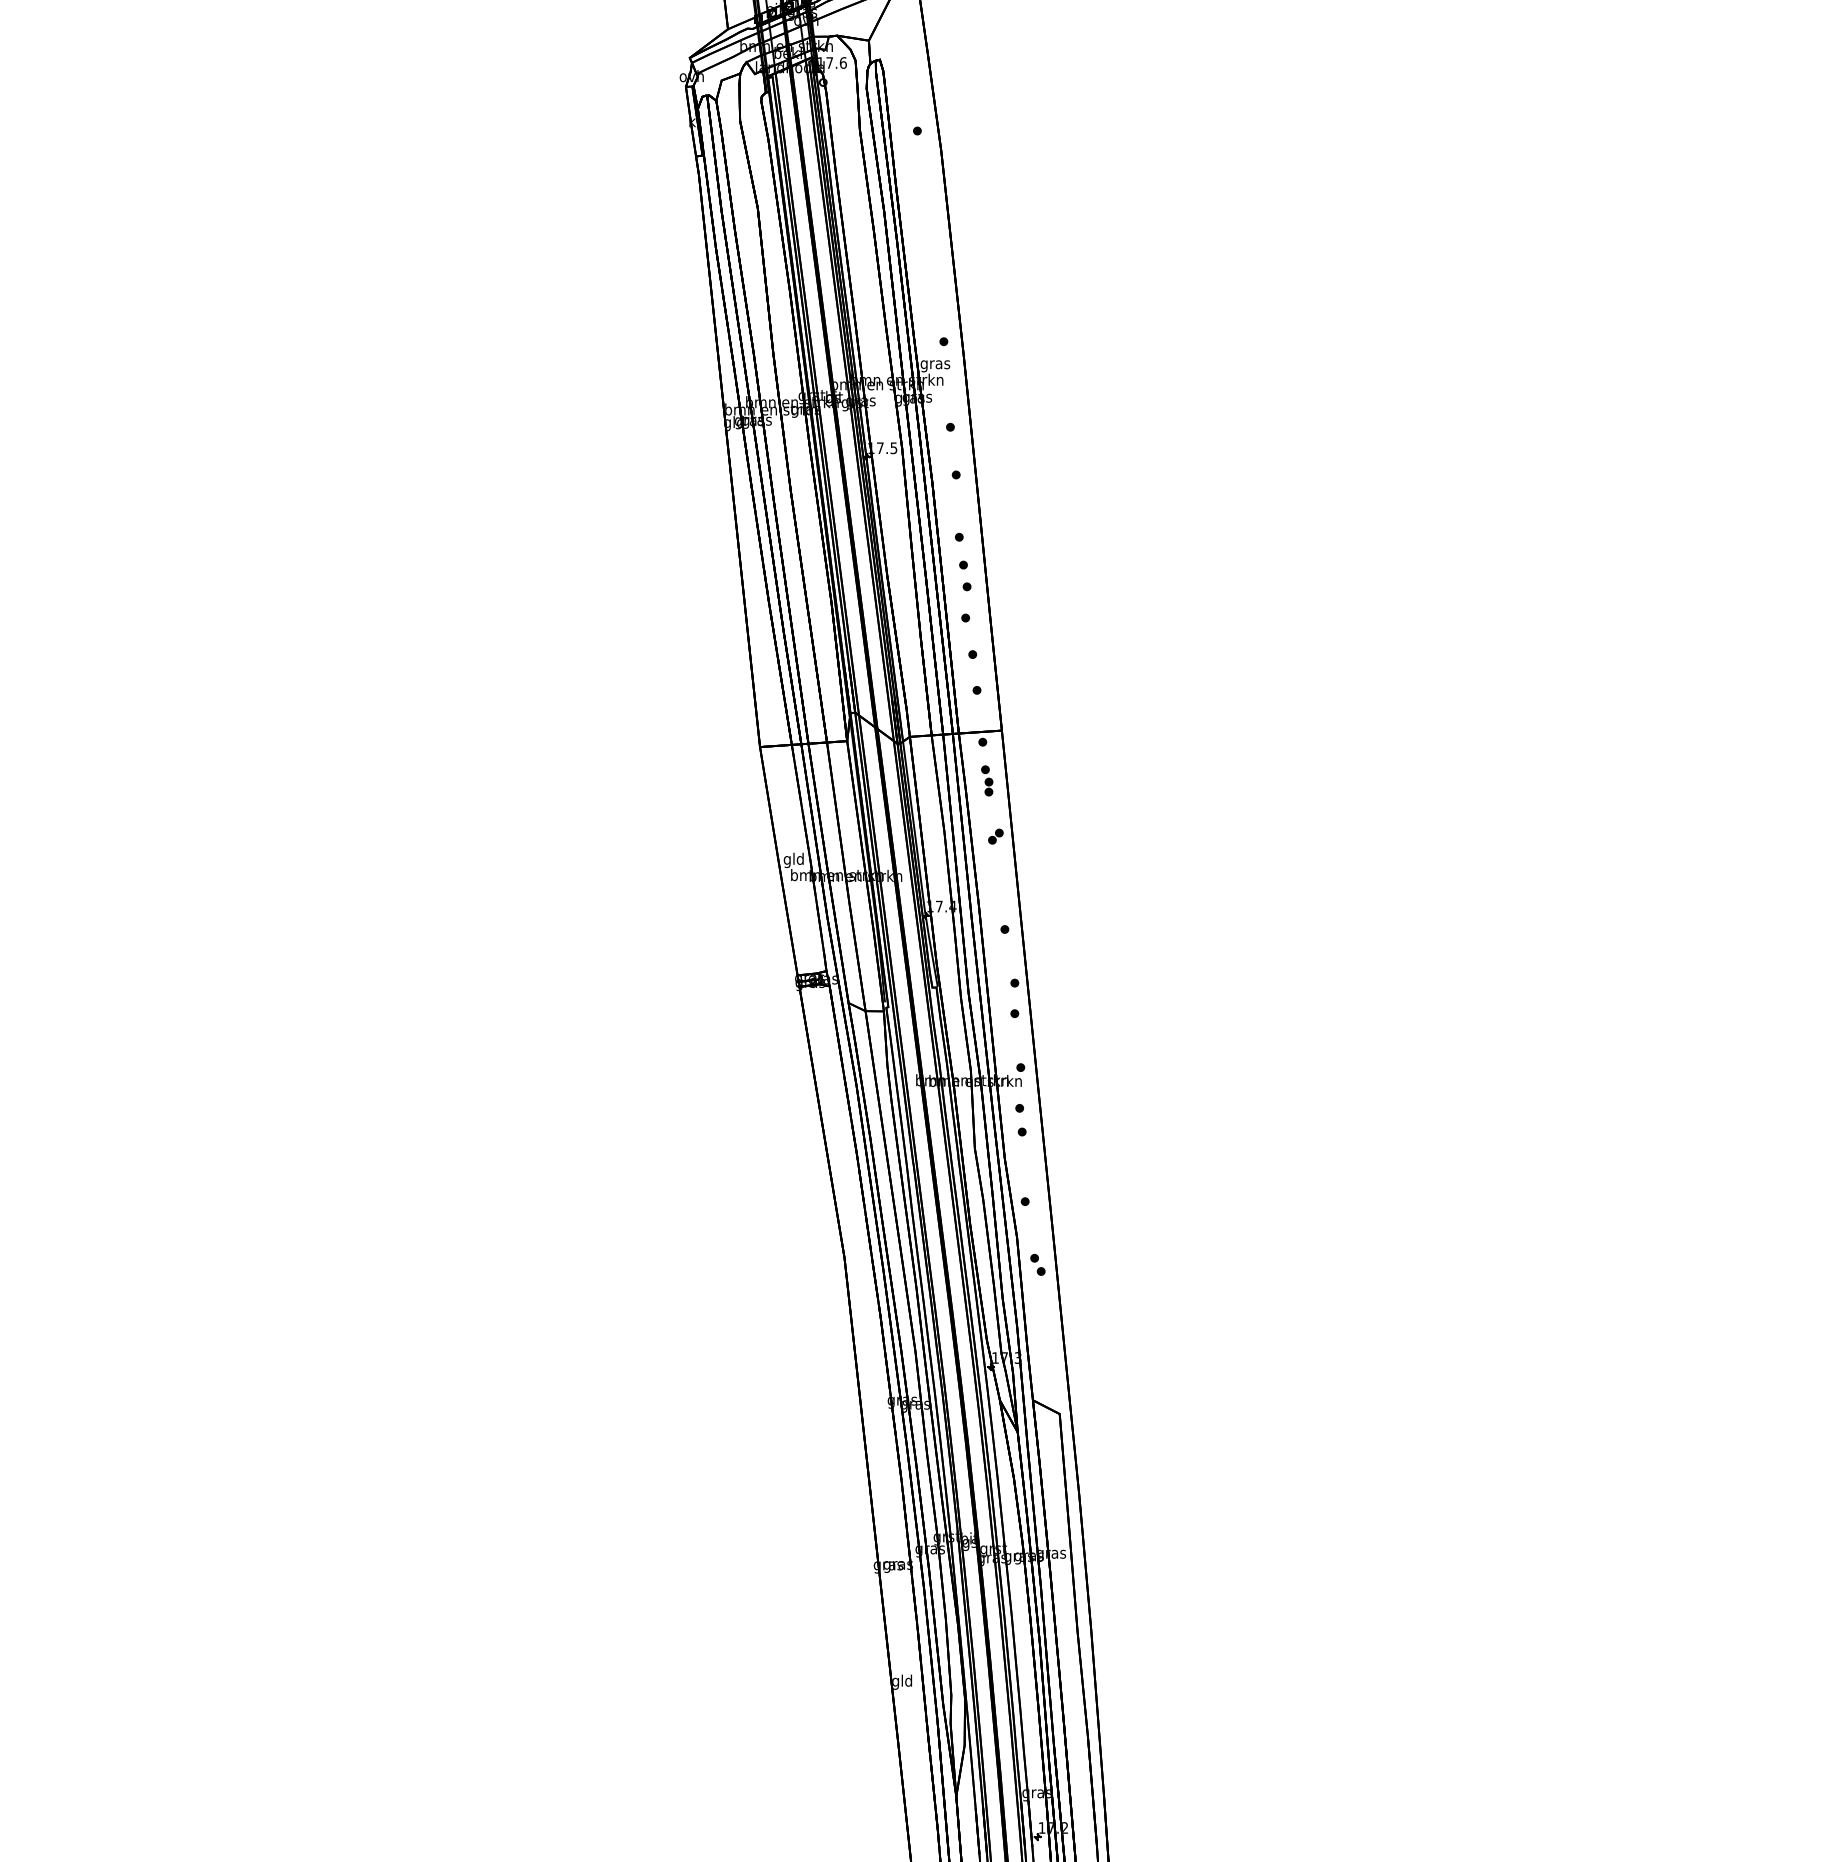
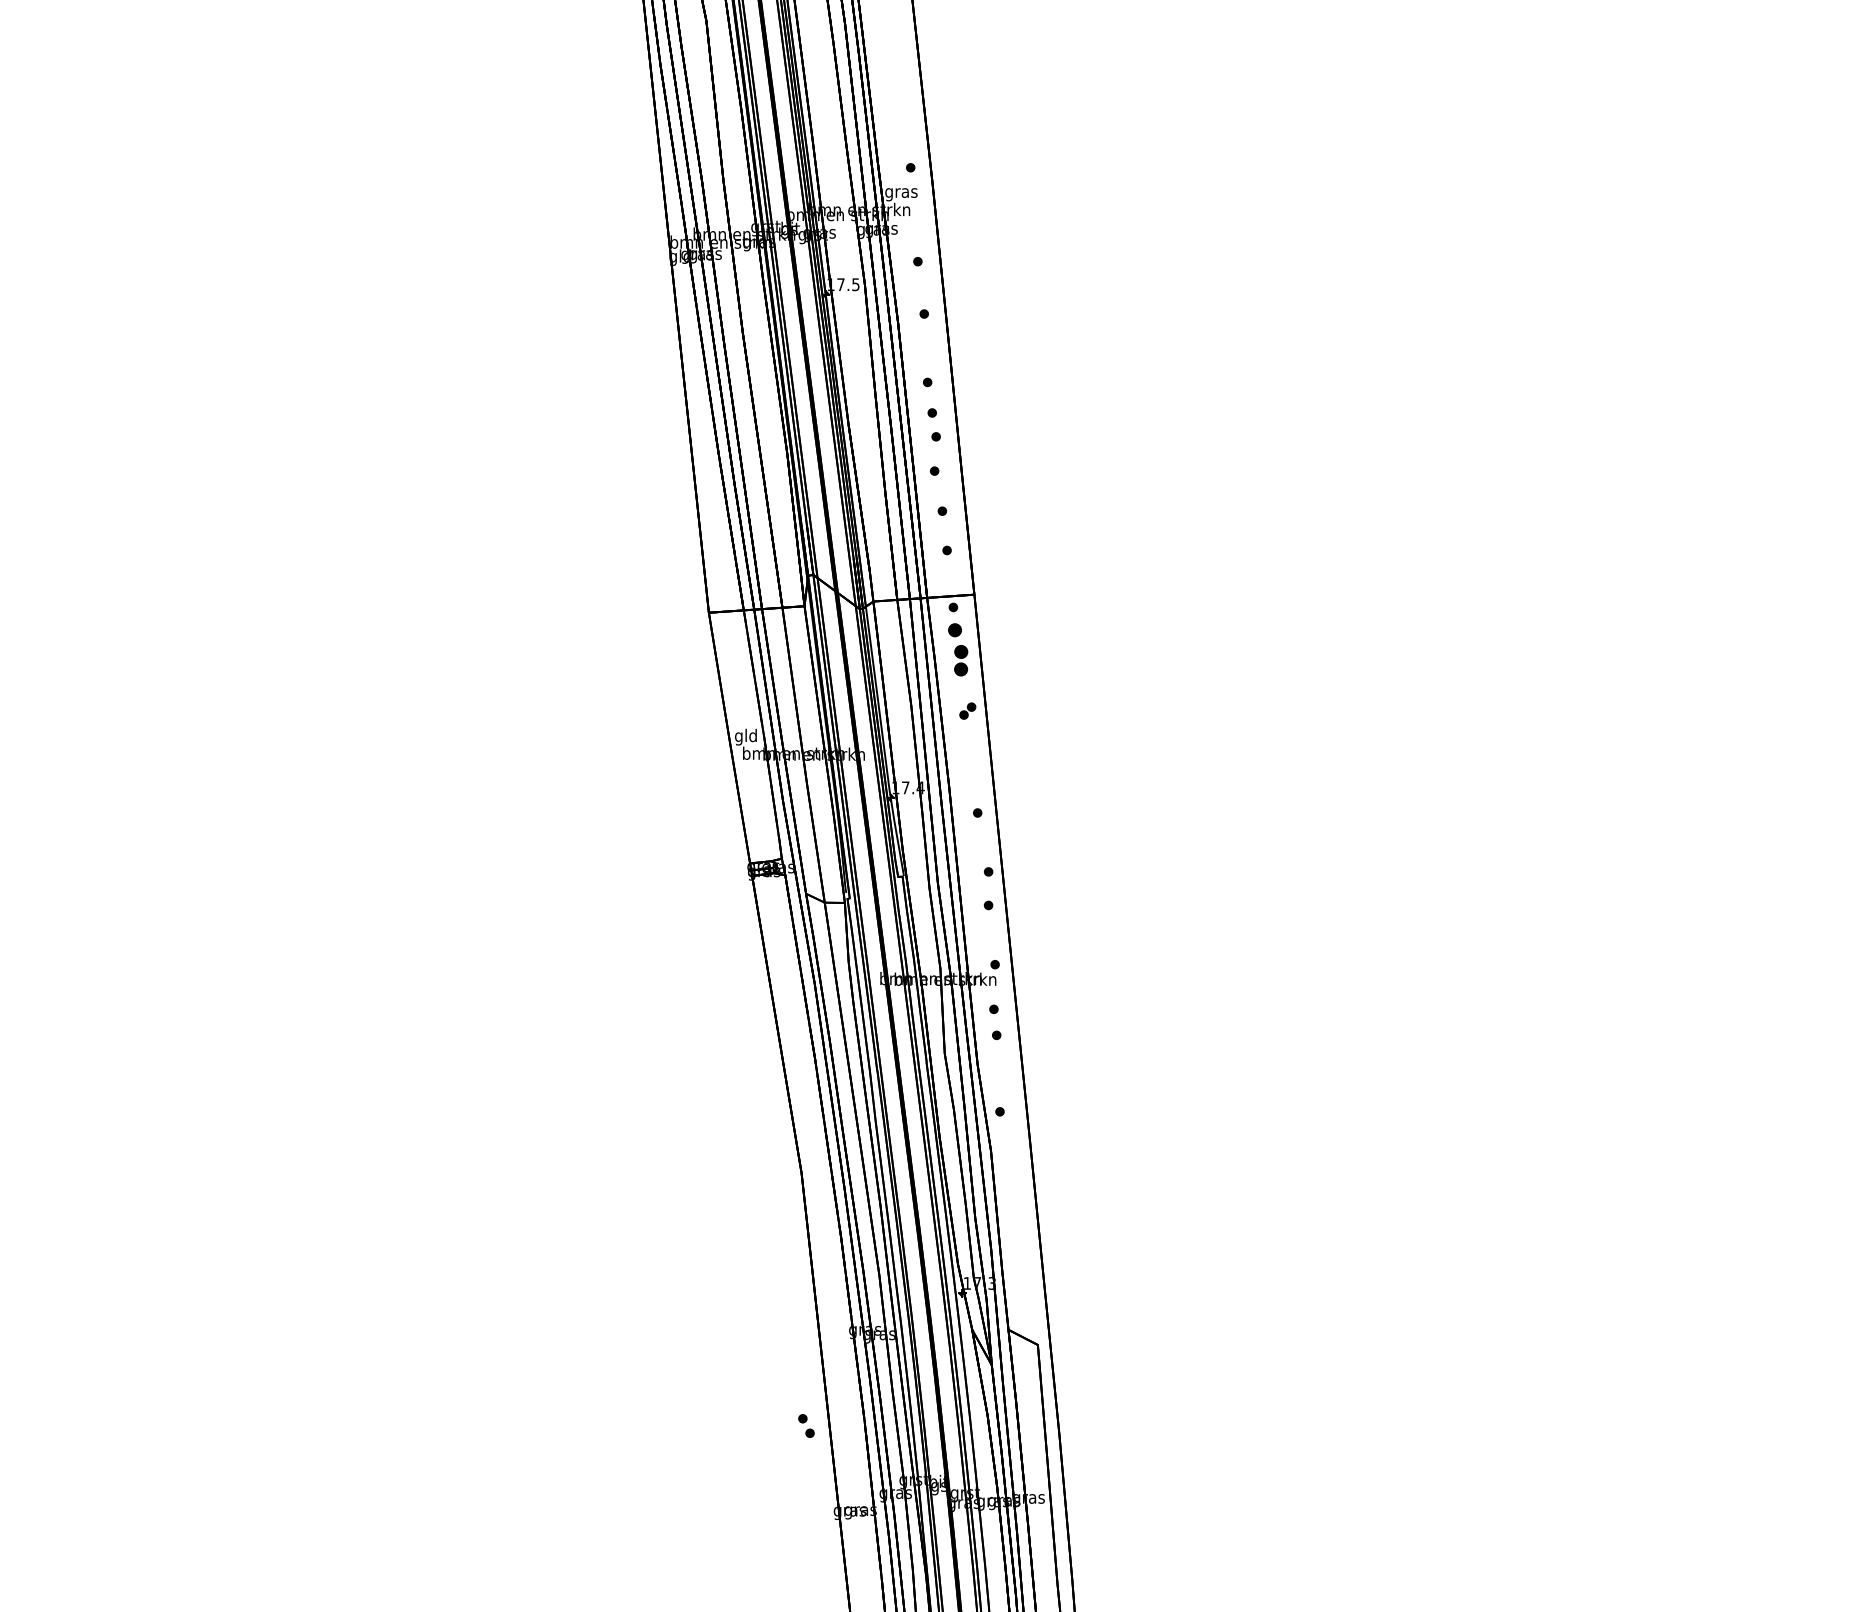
part: (987, 780) -> (958, 649), size x1.6
part: (1037, 1264) -> (806, 1425), moved

